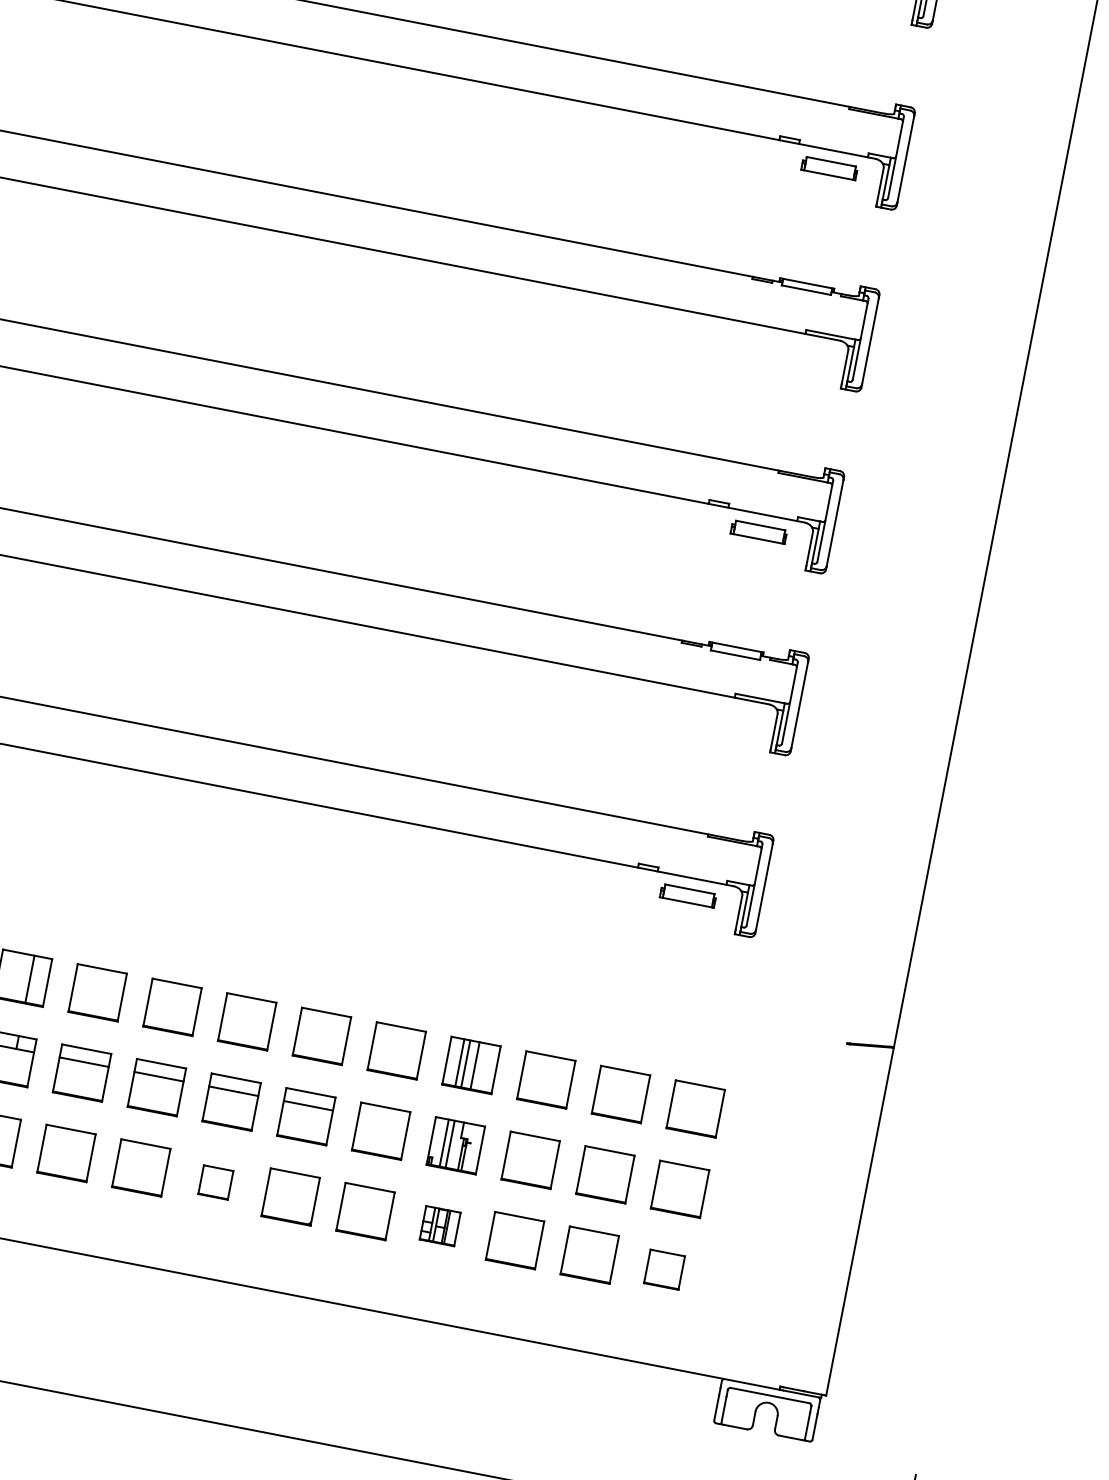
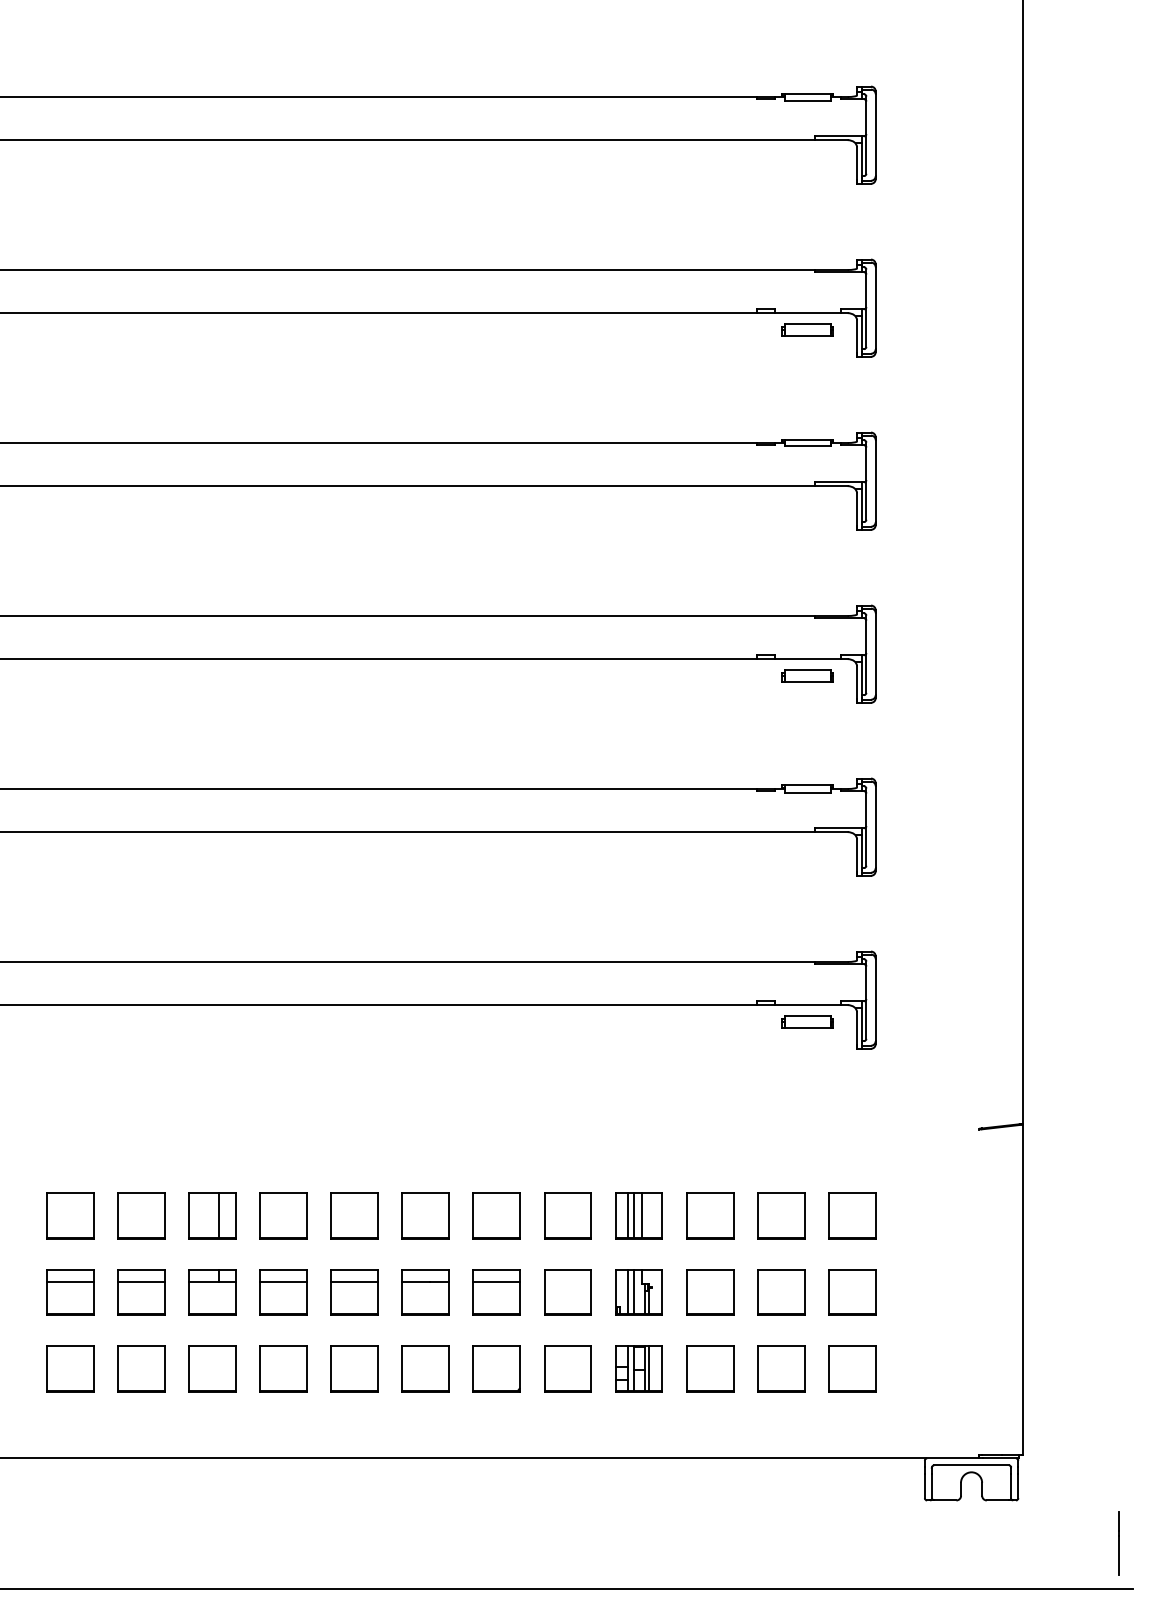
part: (215, 1182) -> (425, 1368), size x1.67
part: (439, 1225) -> (638, 1368), size x1.43
part: (664, 1269) -> (852, 1368), size x1.43

